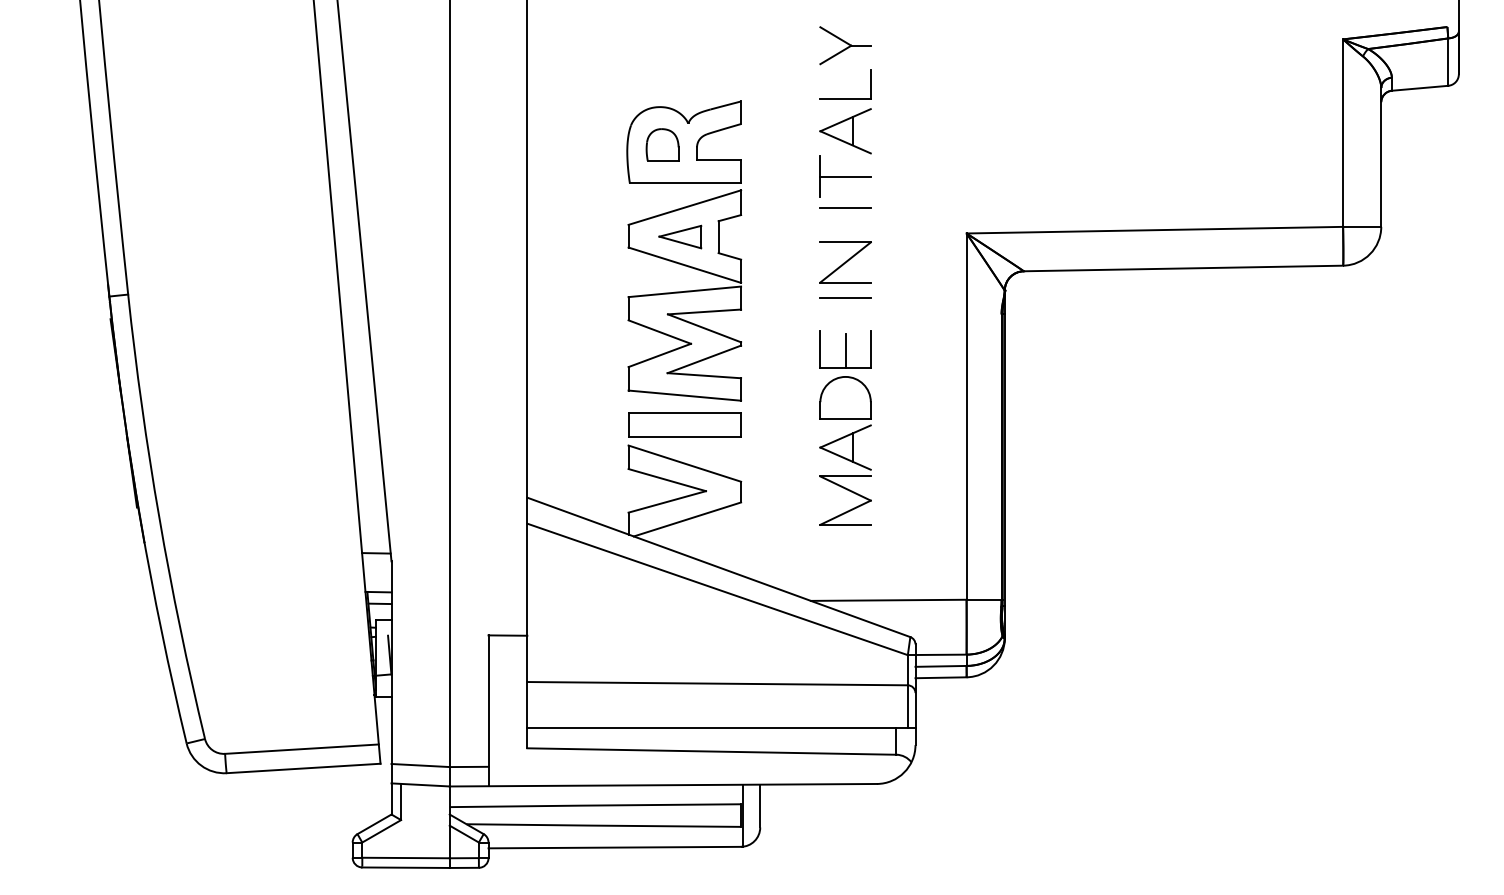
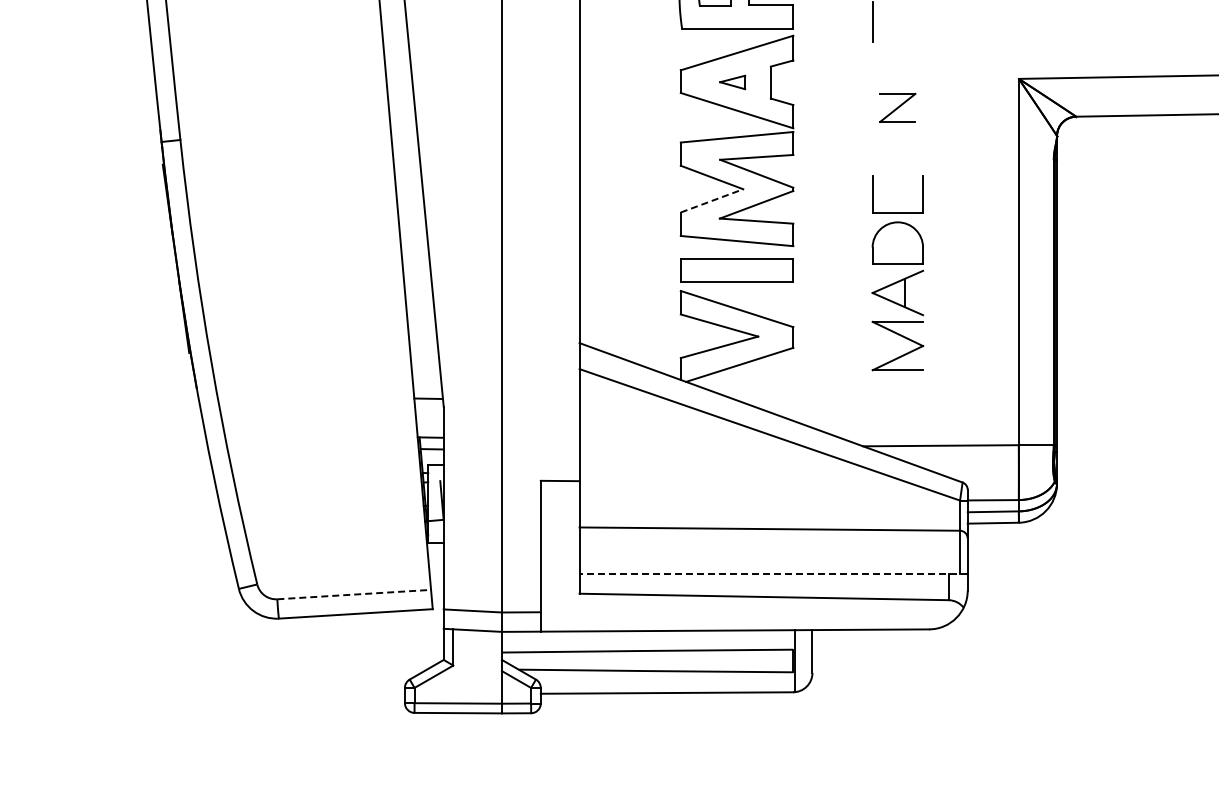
line: (845, 176) -> (897, 21), removed
line: (845, 207) -> (897, 52), removed
part: (680, 236) -> (732, 81), size x0.6
part: (845, 262) -> (897, 107), size x0.7
line: (845, 297) -> (897, 142), removed
line: (845, 350) -> (897, 195), removed
line: (660, 355) -> (712, 200), solid -> dashed
line: (720, 728) -> (772, 573), solid -> dashed
line: (302, 749) -> (354, 594), solid -> dashed

